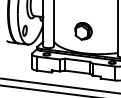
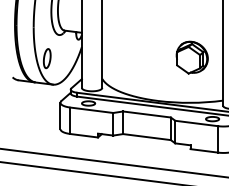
part: (83, 31) -> (192, 57), moved

